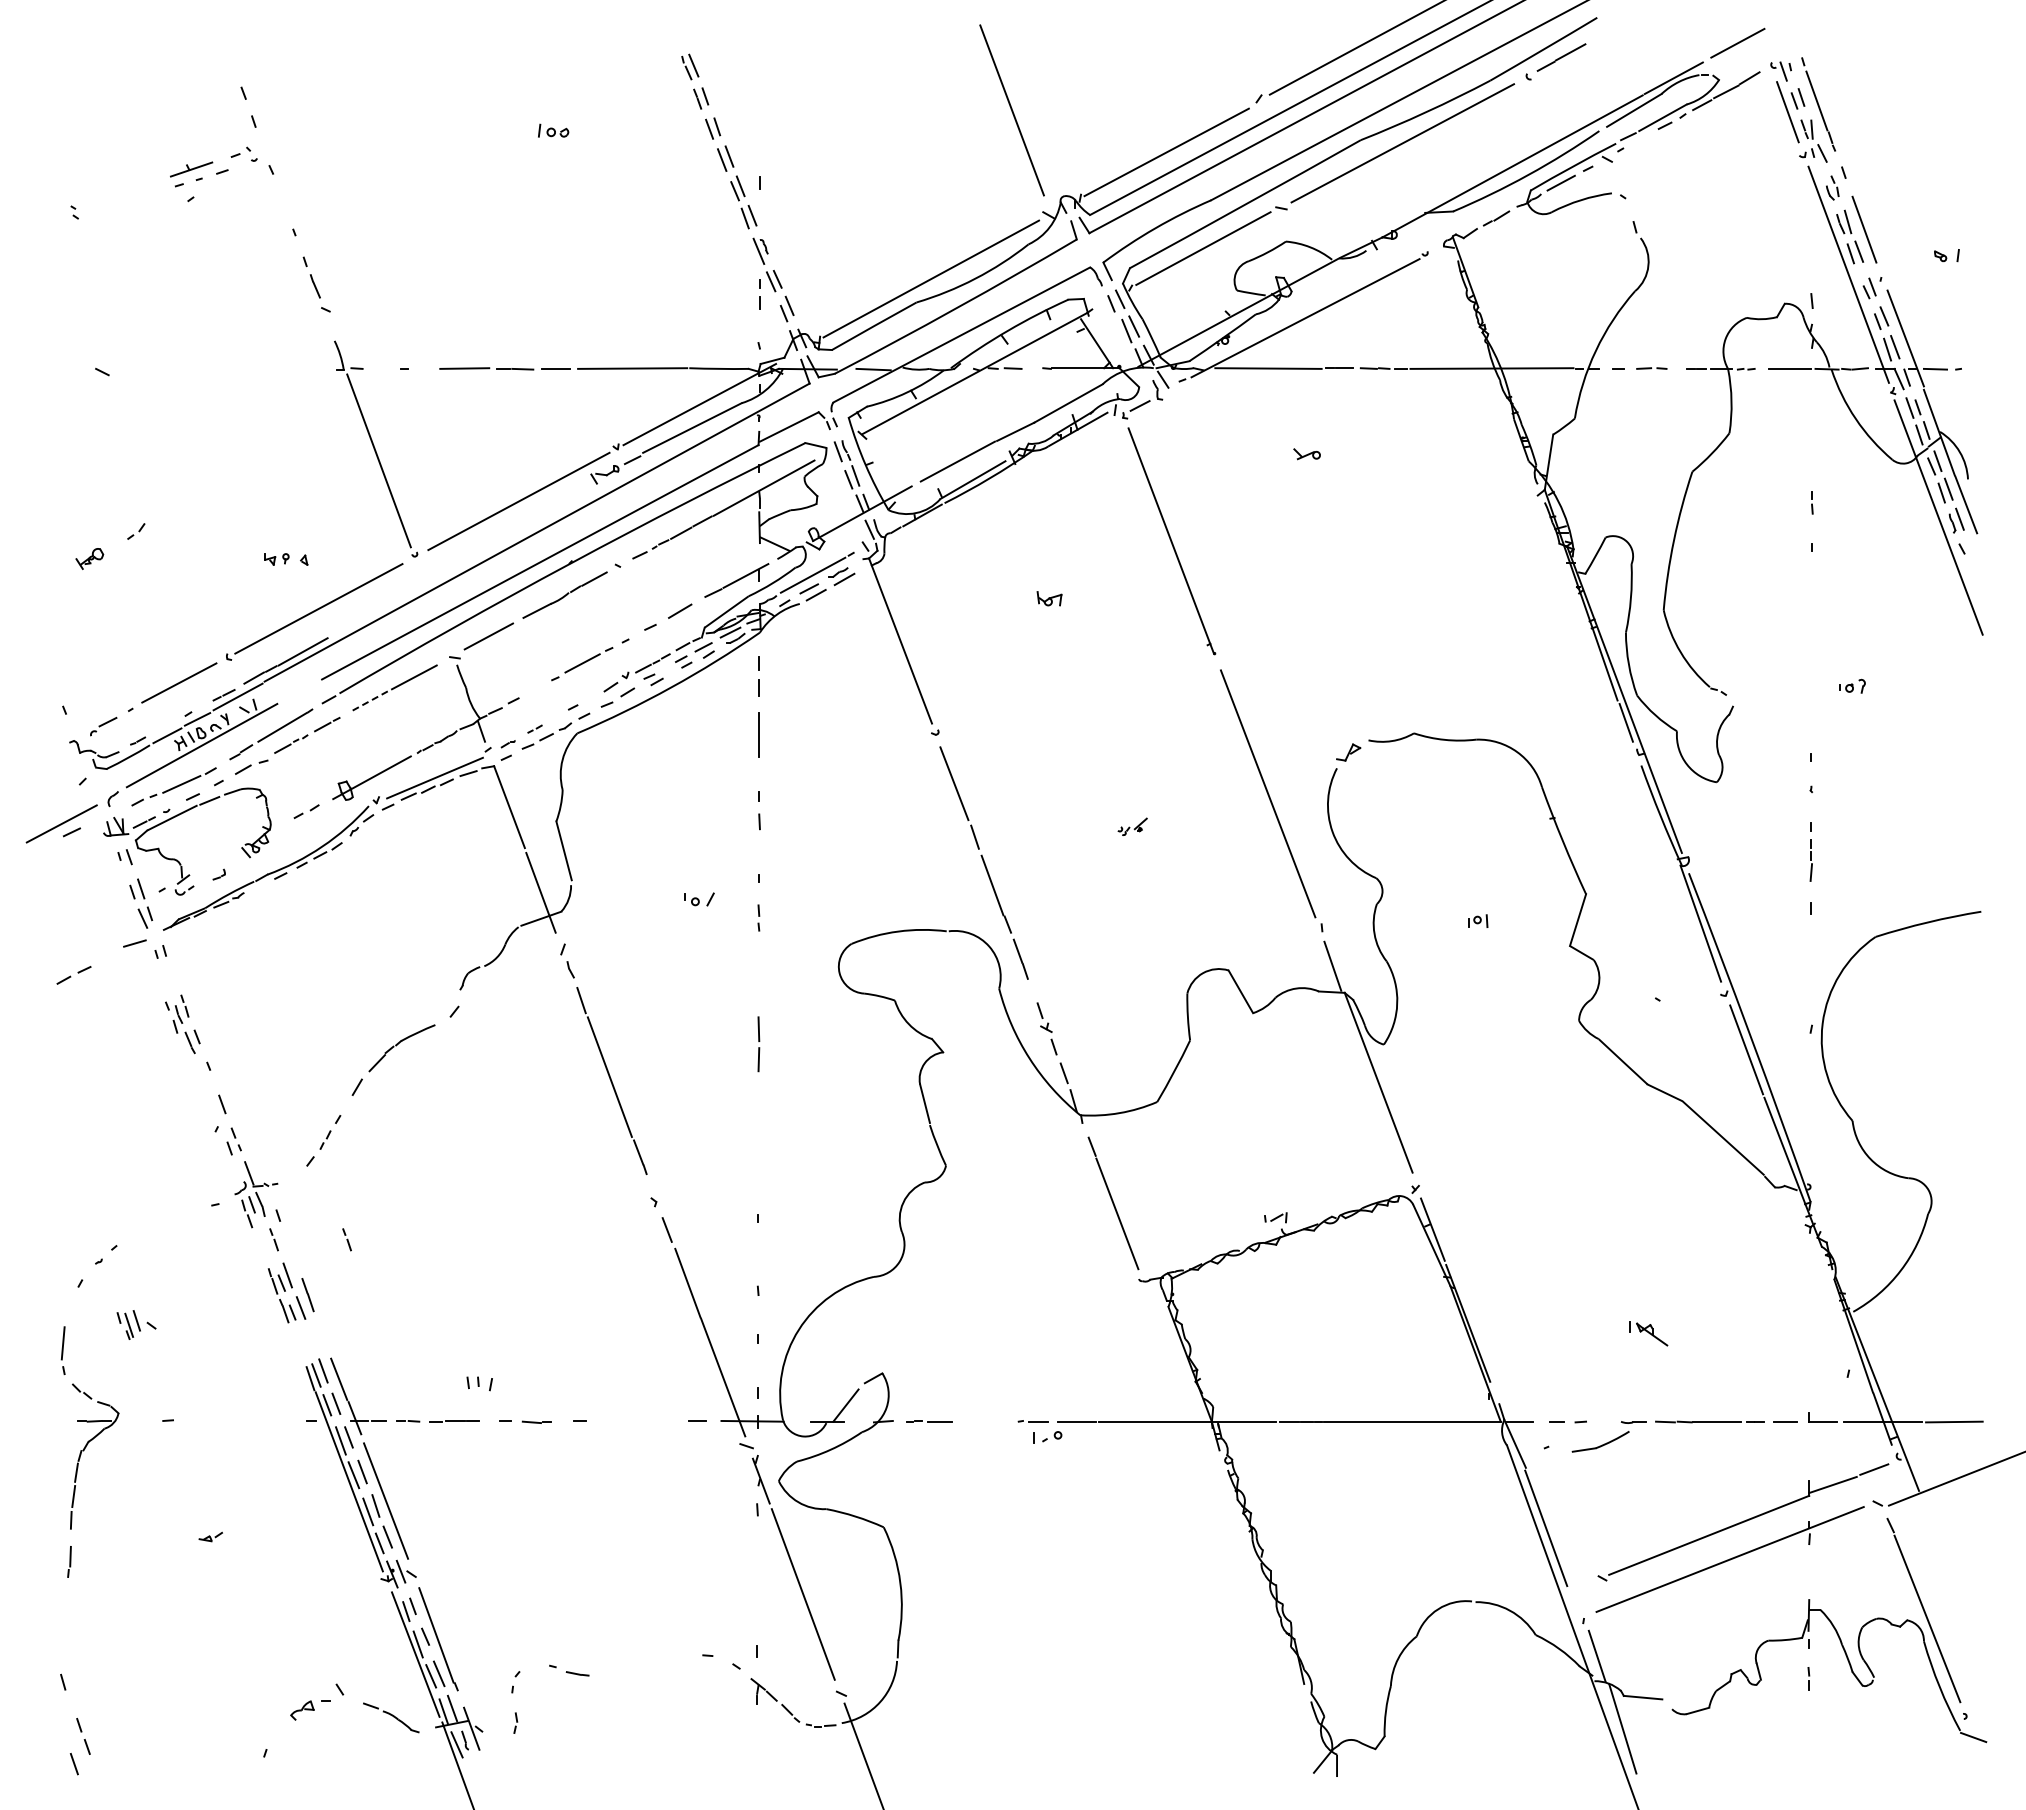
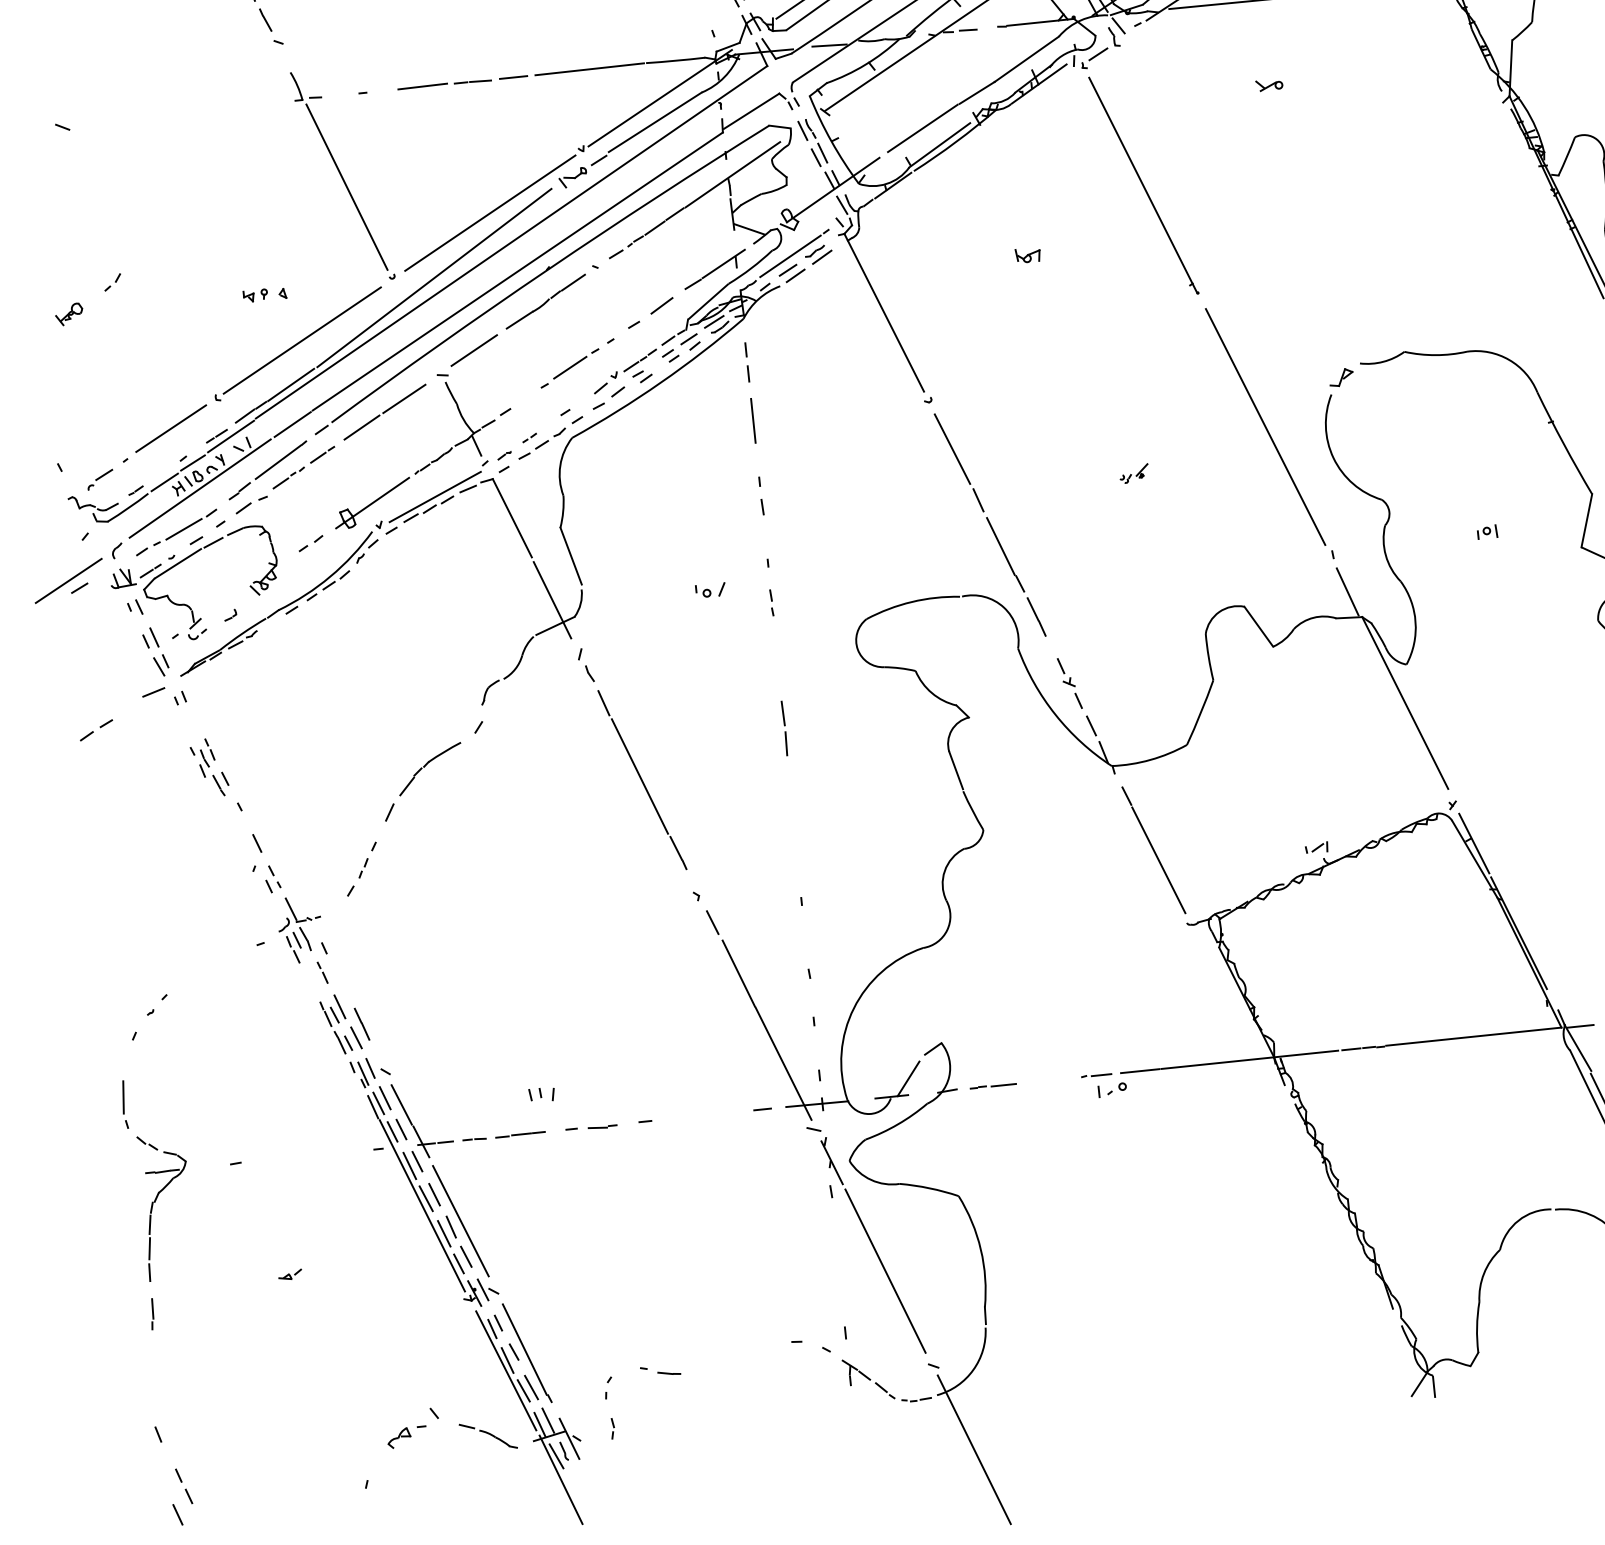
line: (456, 559) -> (434, 277), added
line: (300, 690) -> (292, 423), added
line: (368, 701) -> (361, 427), dashed -> solid
line: (346, 1239) -> (394, 965), removed
part: (136, 1324) -> (370, 1072), moved

